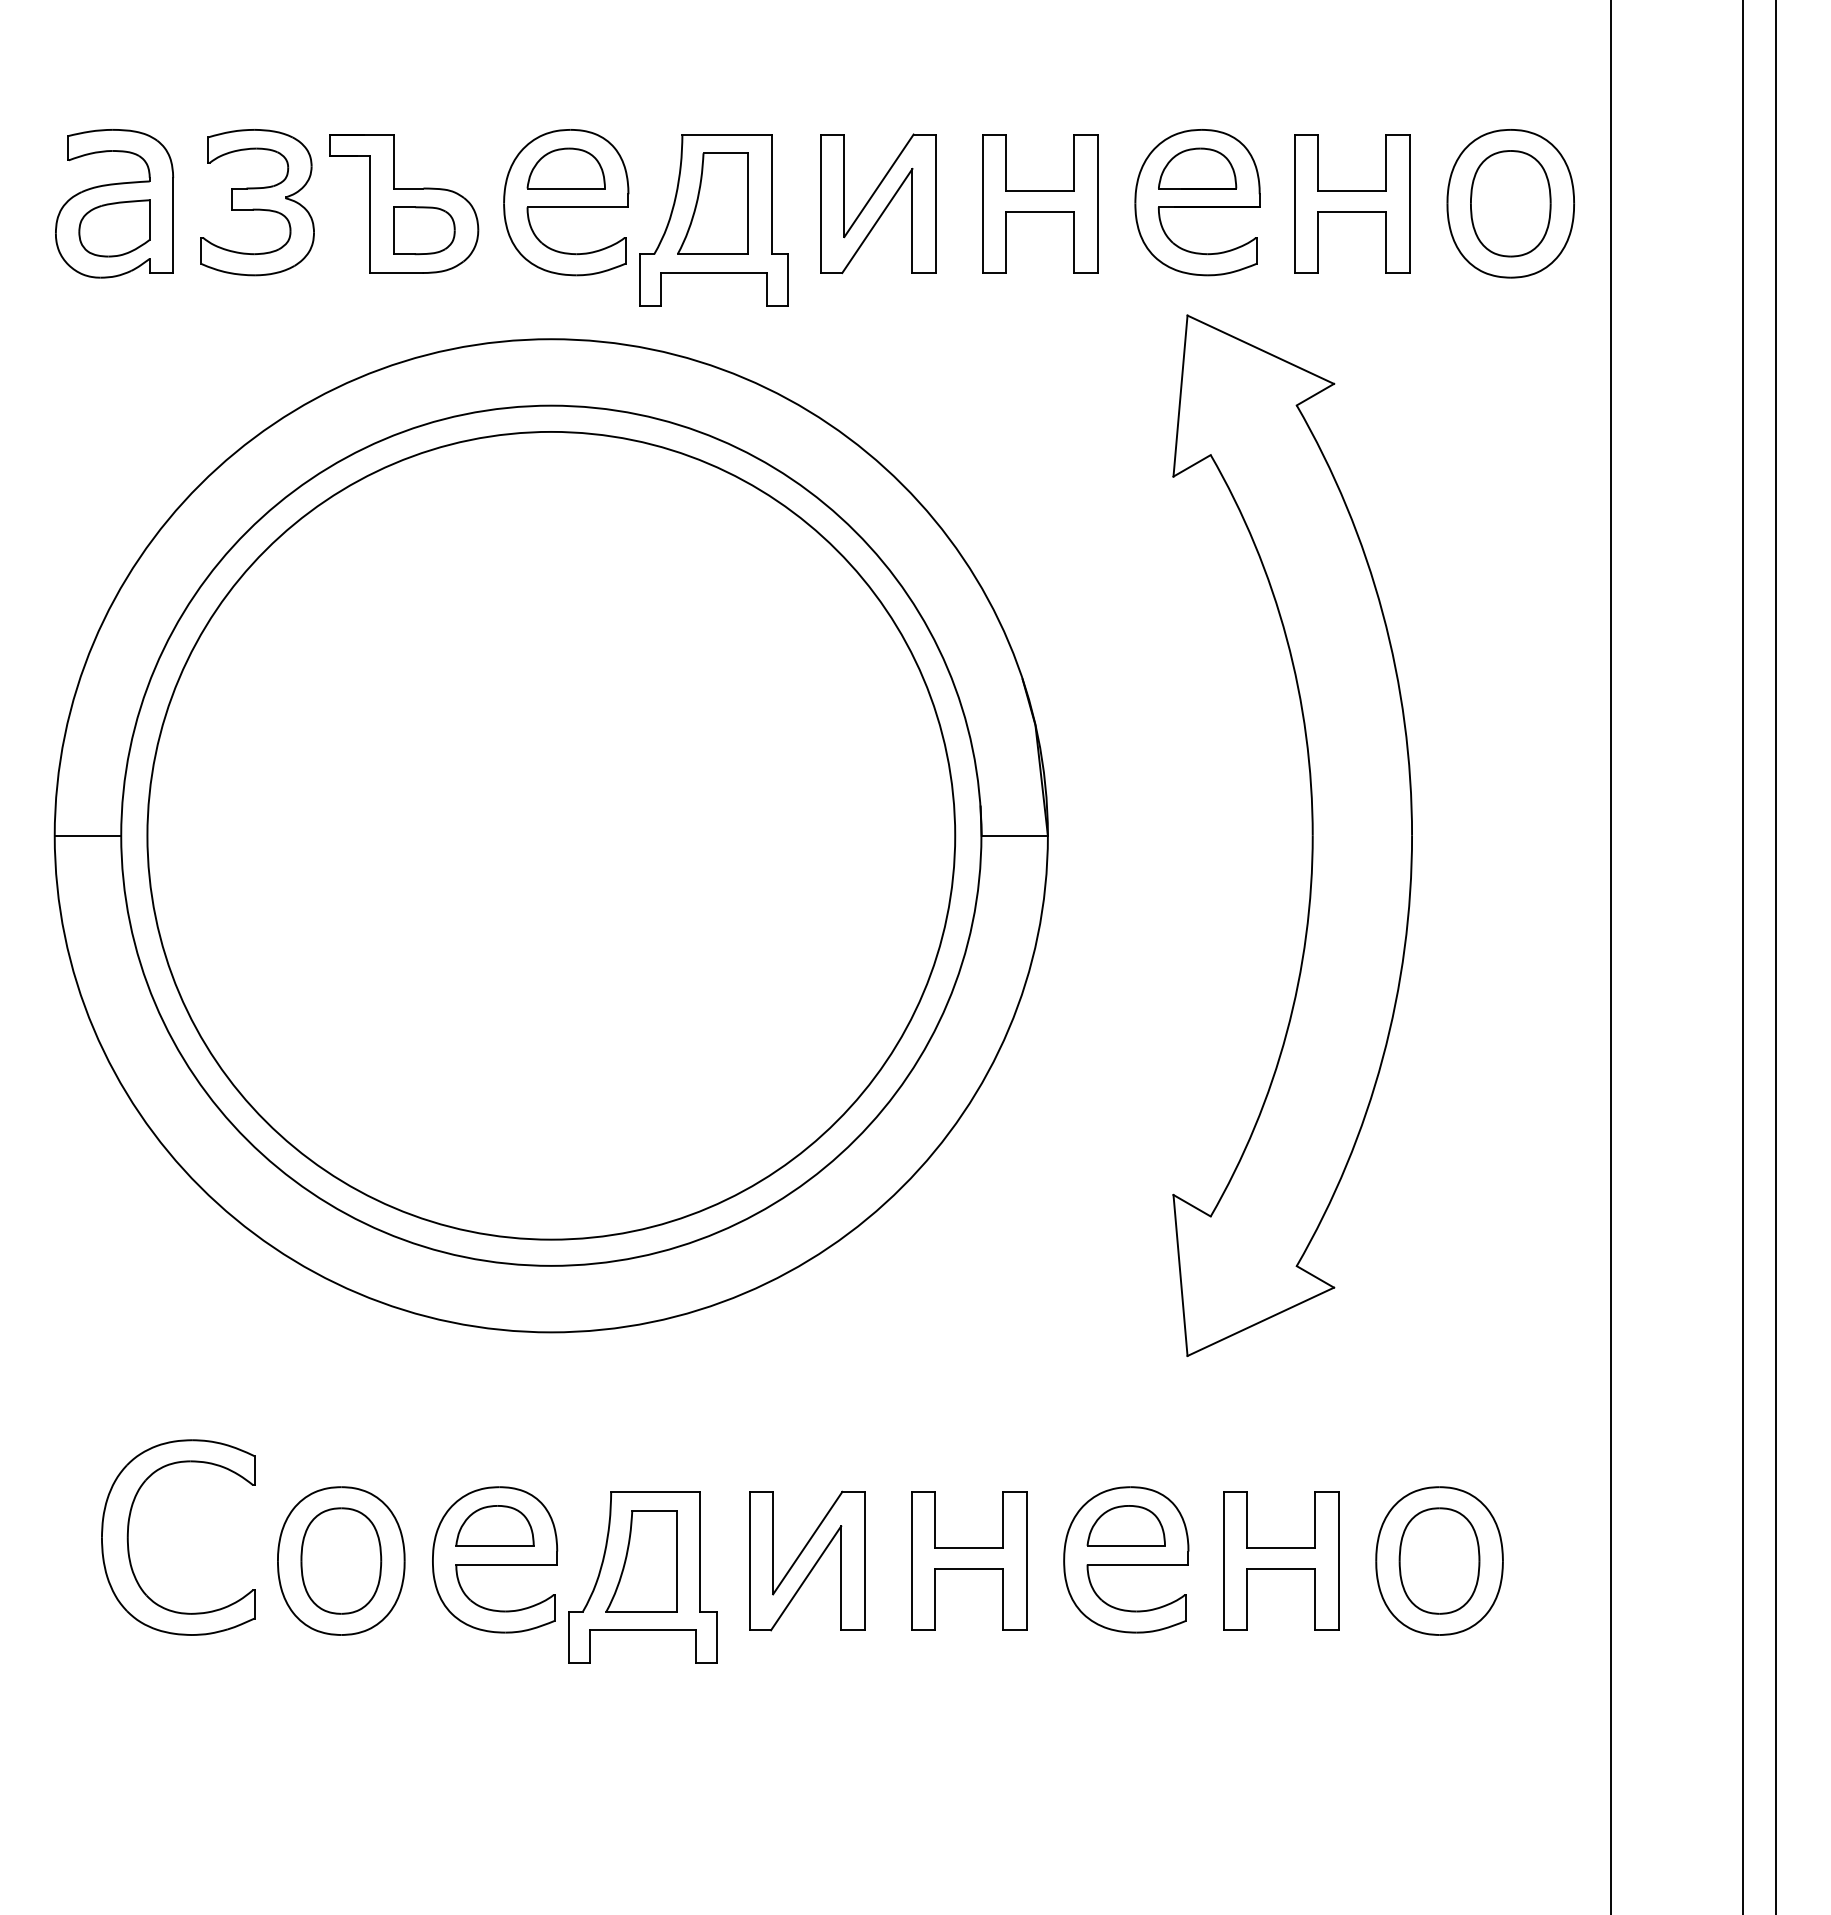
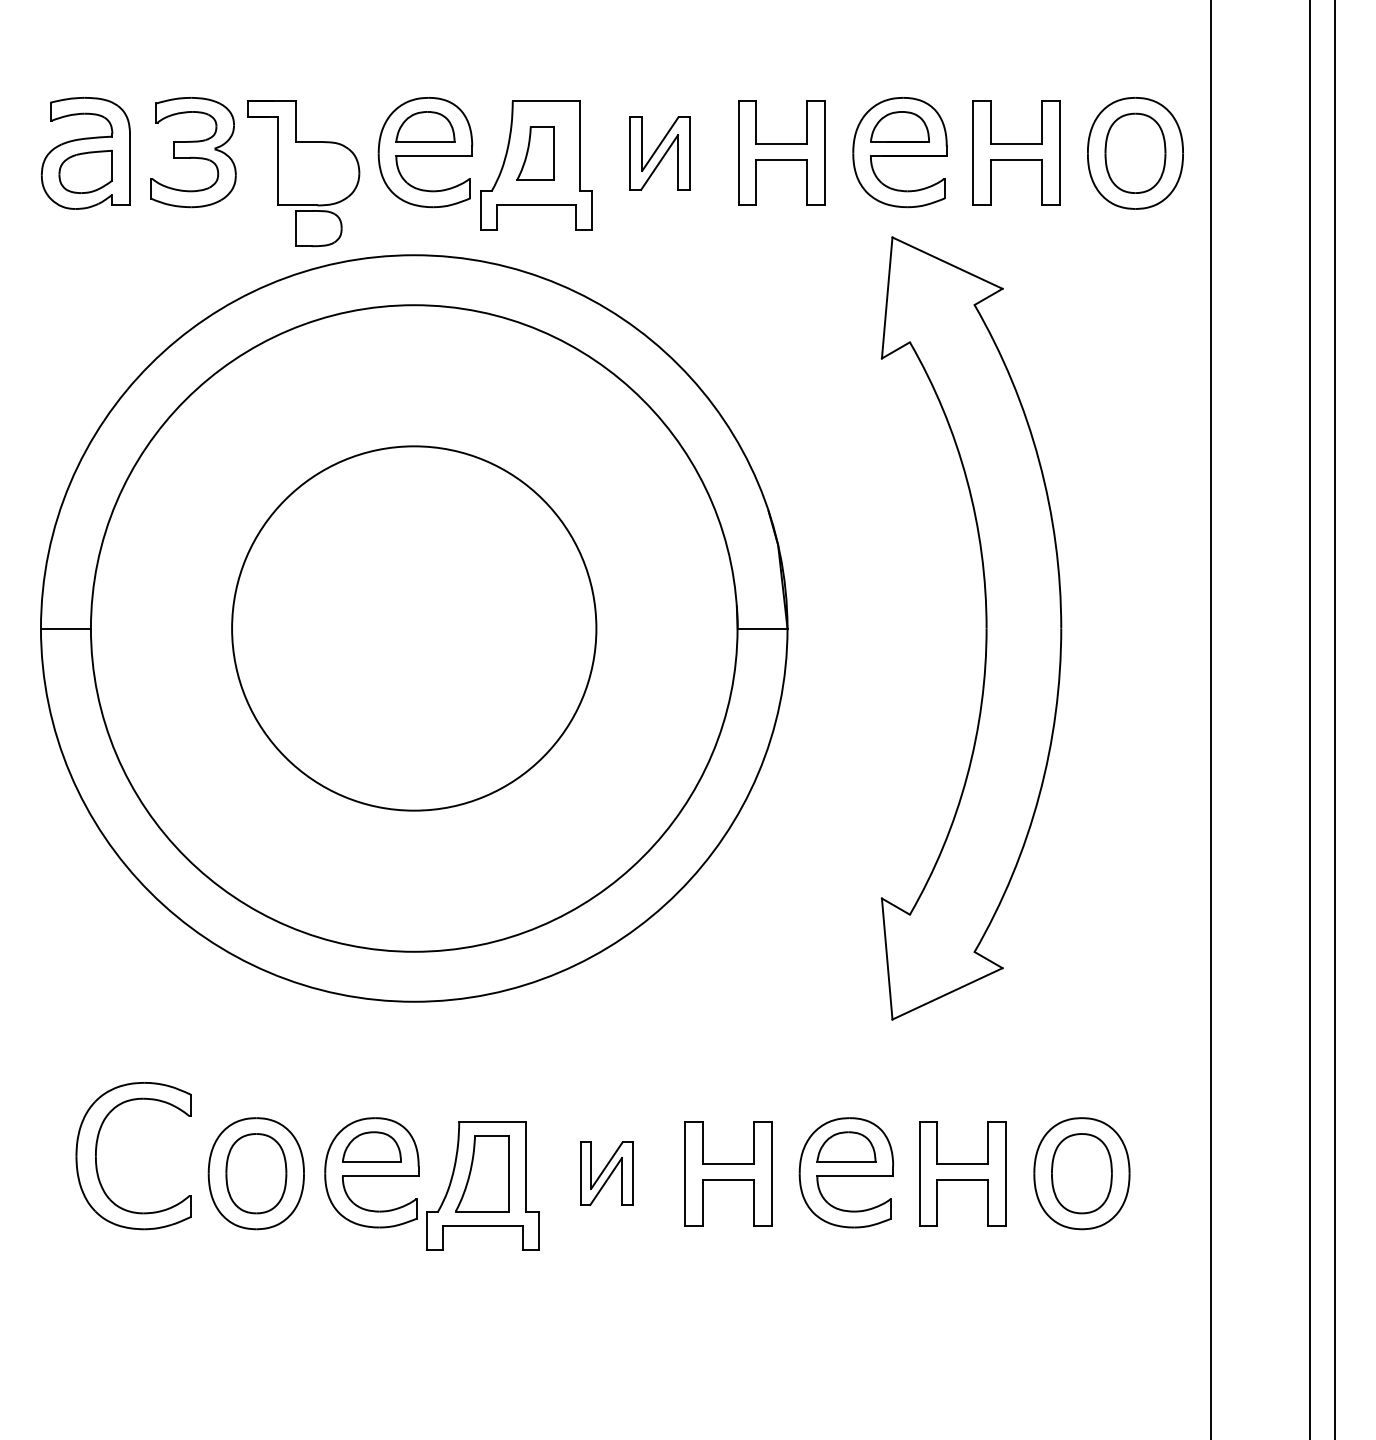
part: (712, 203) -> (535, 153), size x0.7
part: (878, 203) -> (660, 153), size x0.7
part: (424, 230) -> (318, 228), moved
circle: (551, 835) -> (414, 628), size x0.6
part: (807, 1560) -> (606, 1173), size x0.6

